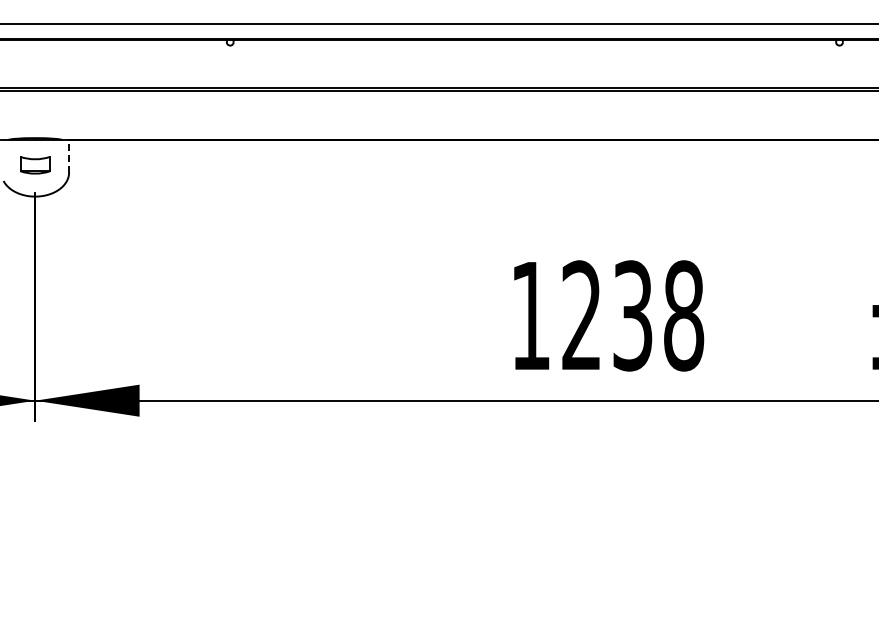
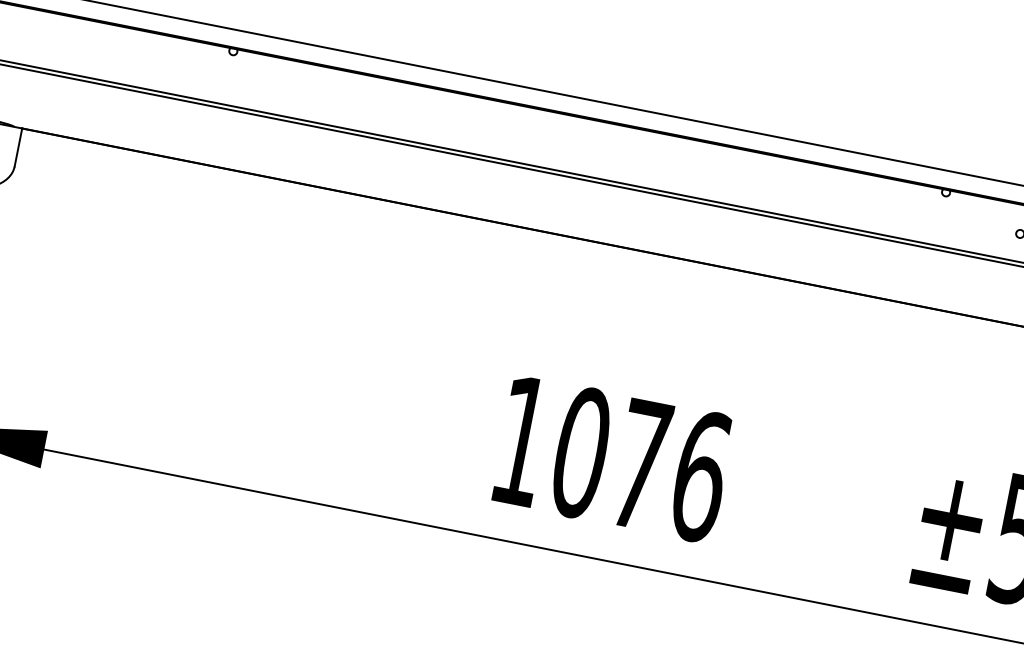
line: (69, 155) -> (19, 146), dashed -> solid
text: (632, 315) -> (640, 464), 1238 -> 1076

